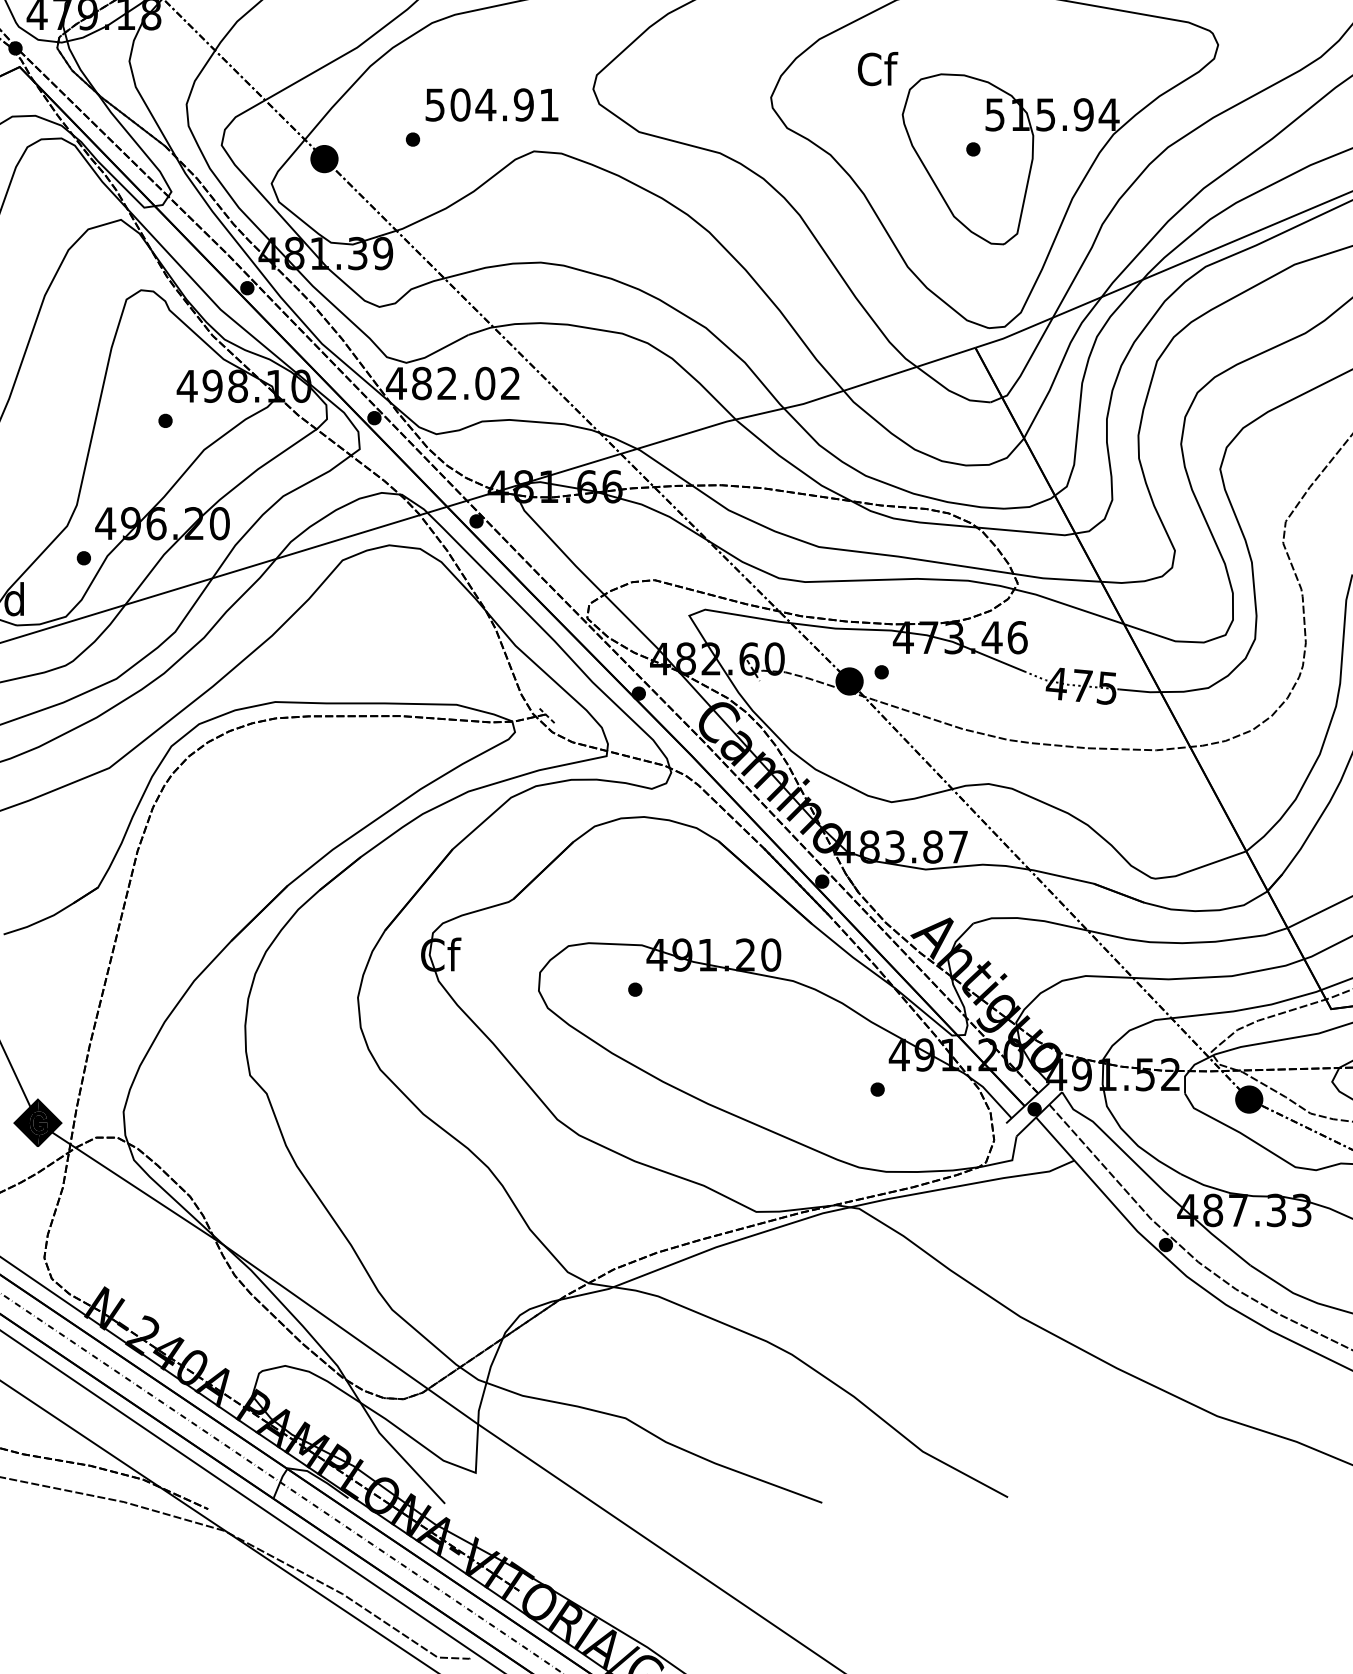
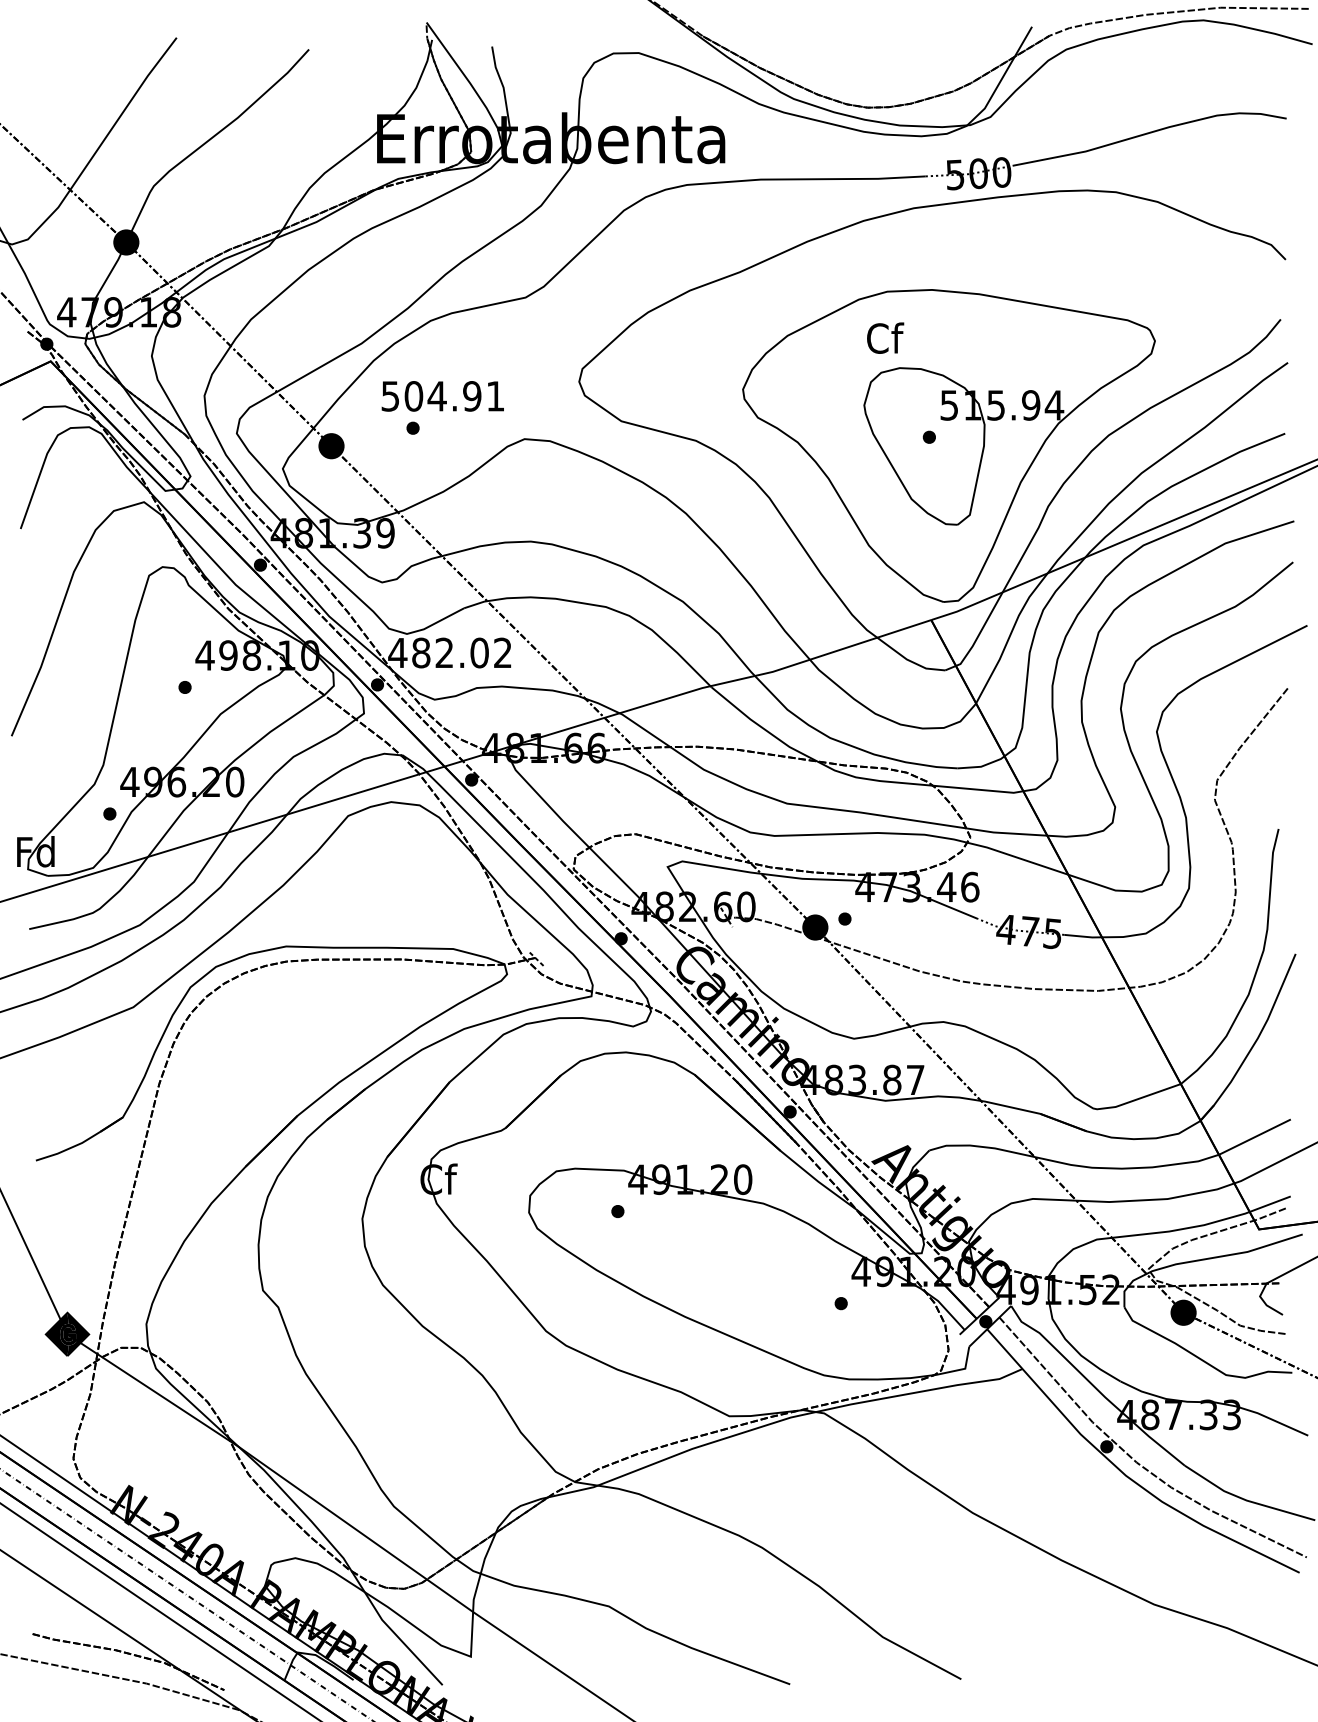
text: (877, 68) -> (885, 337), moved
text: (491, 105) -> (442, 396), moved

